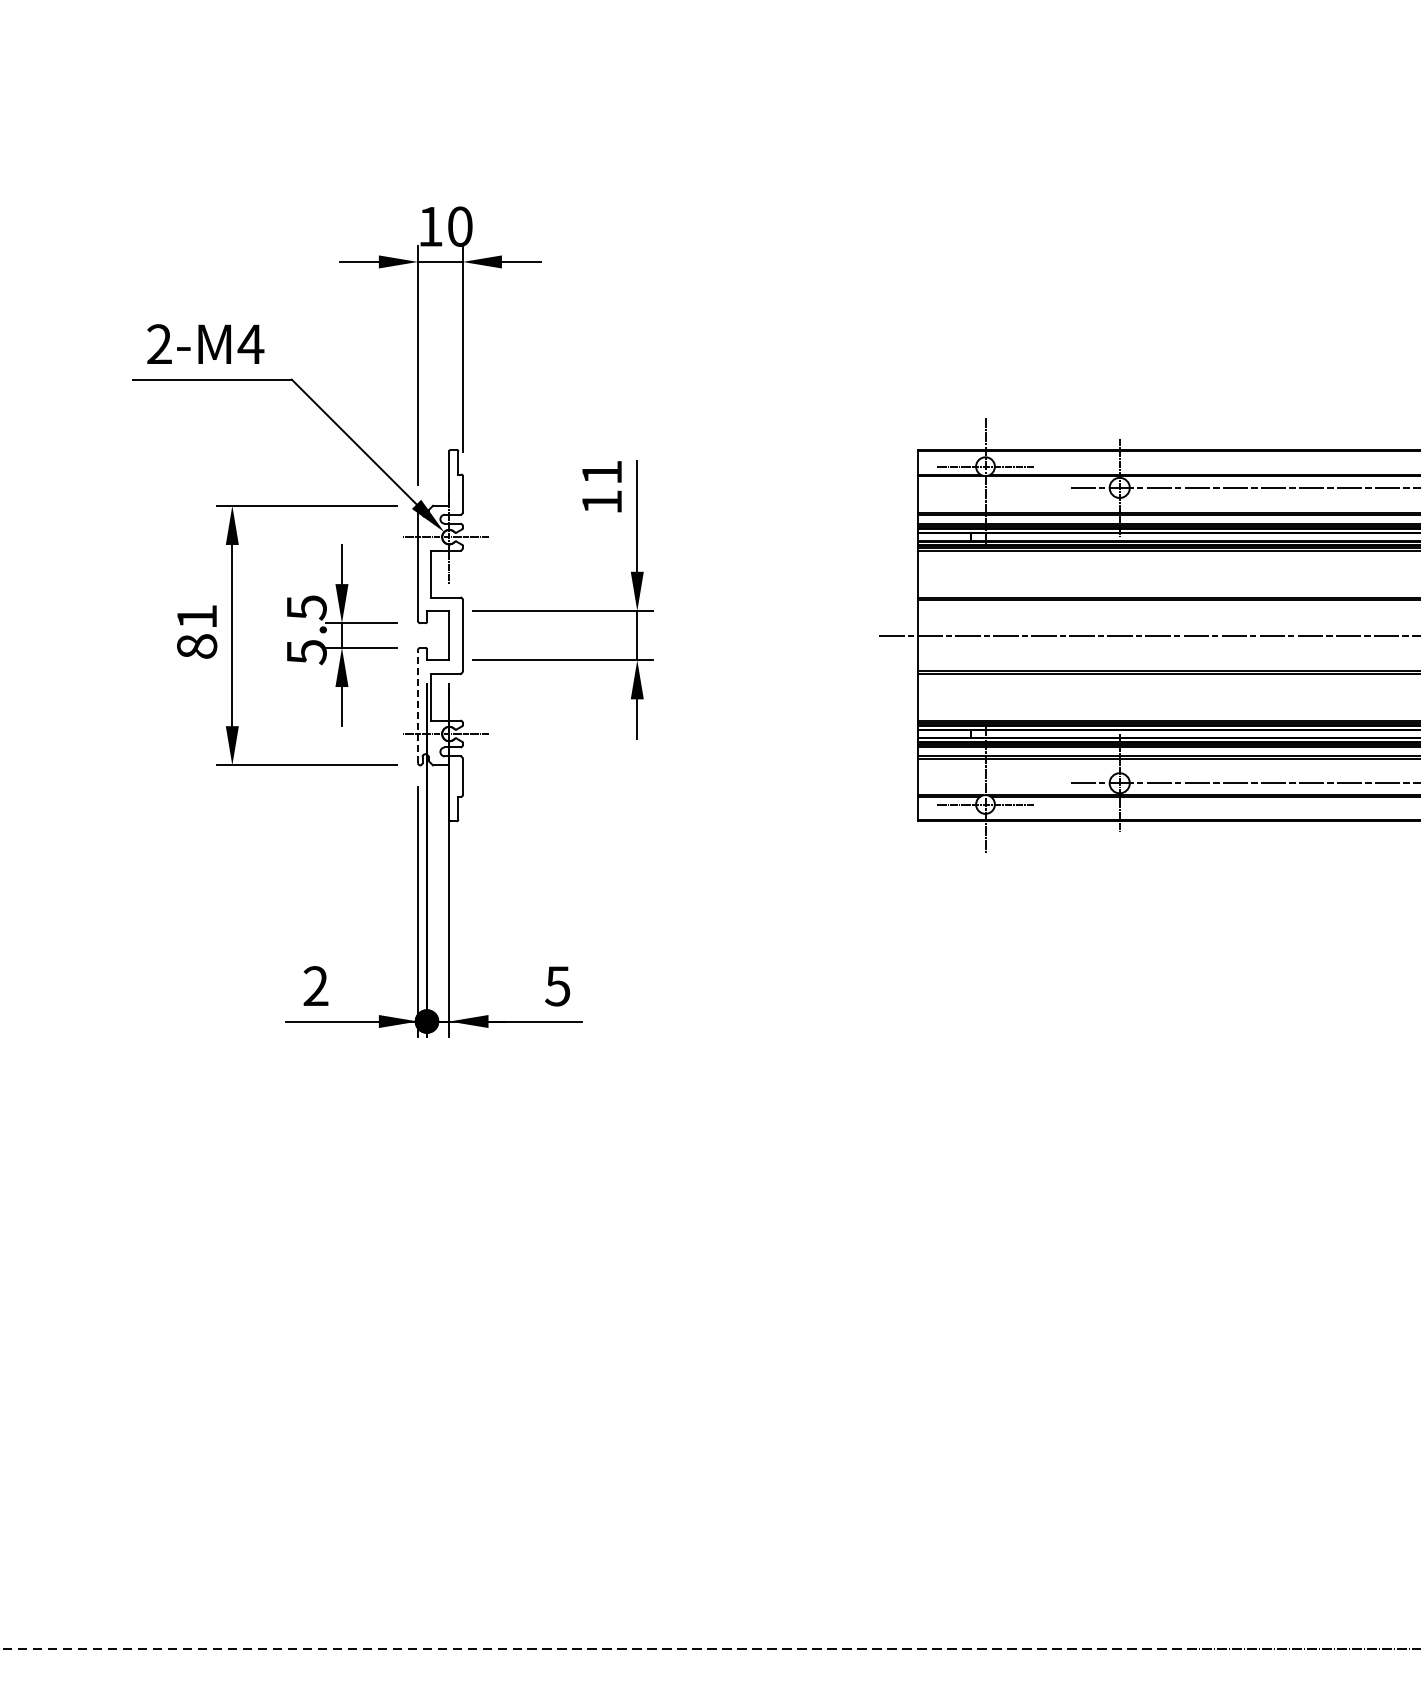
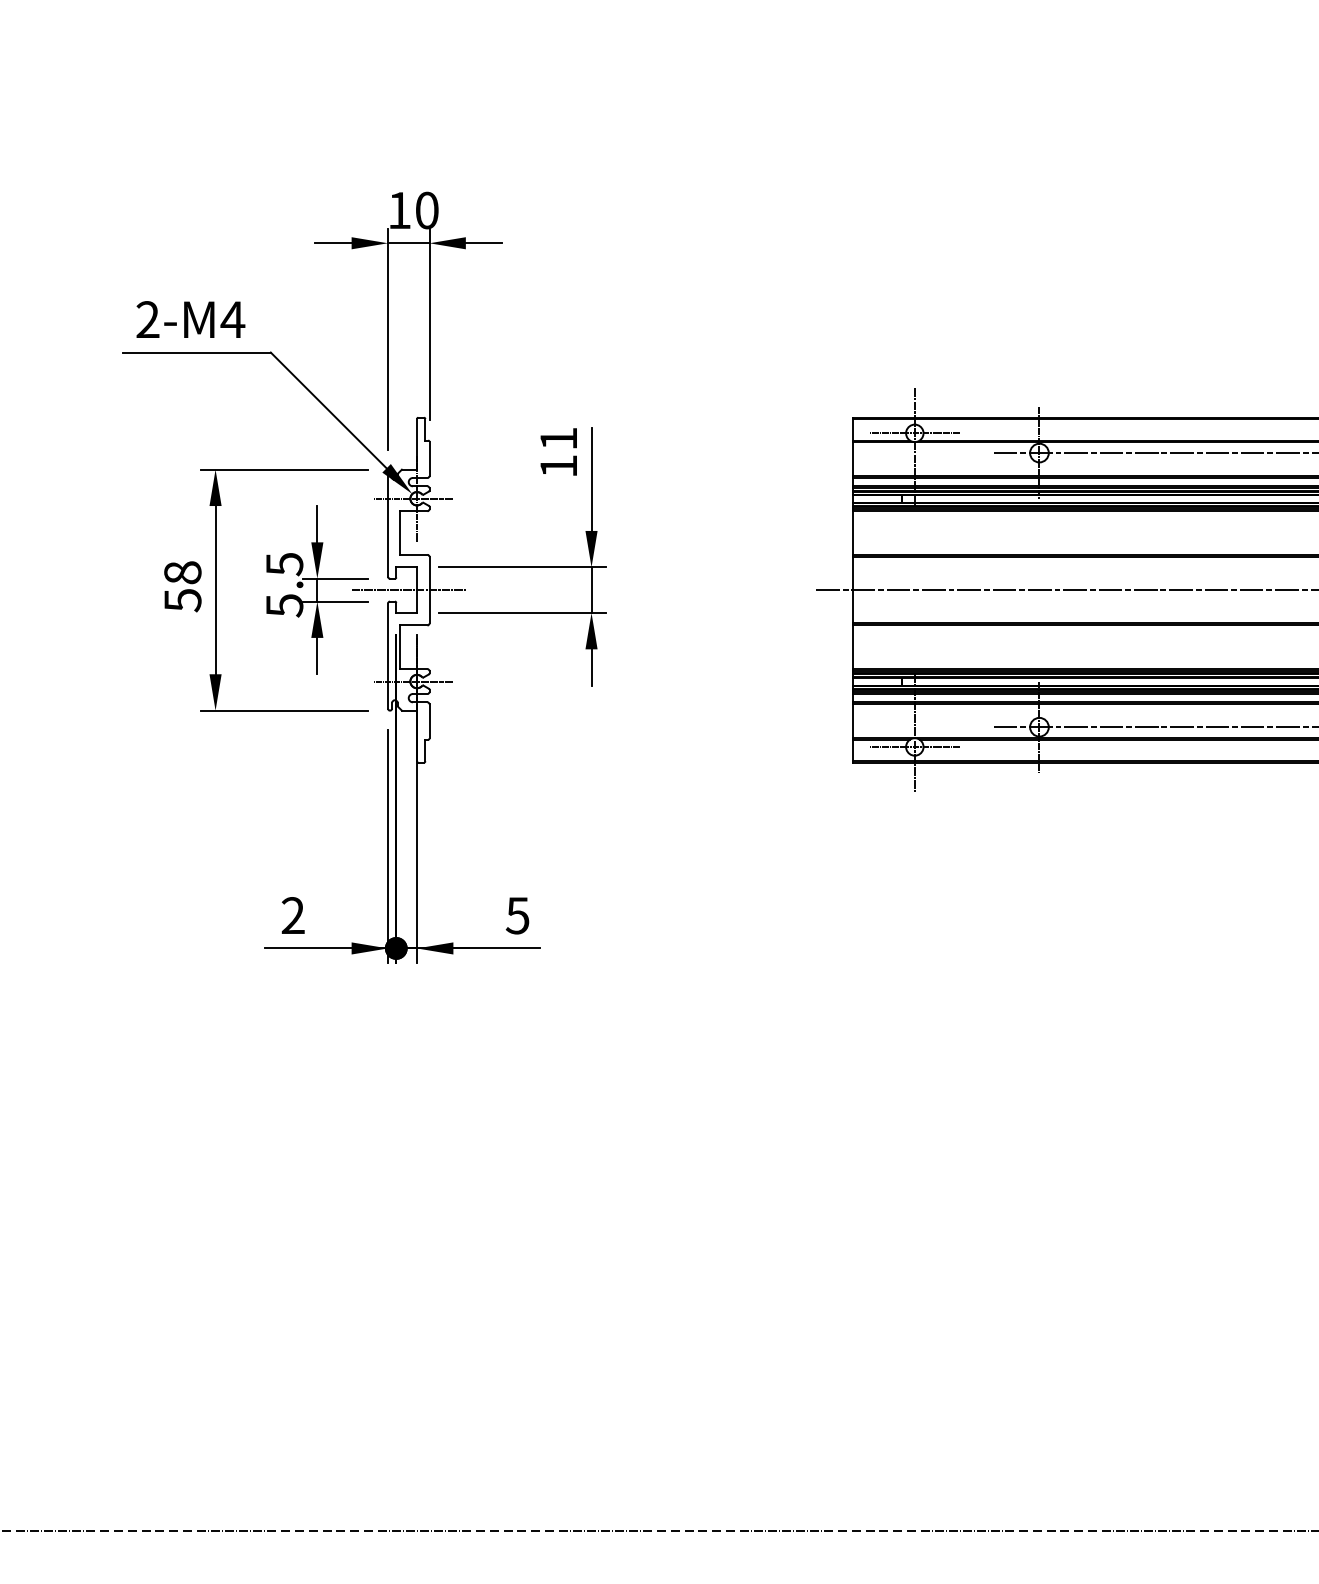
text: (197, 631) -> (183, 586), 81 -> 58
line: (439, 635) -> (407, 590), added
line: (418, 706) -> (388, 655), dashed -> solid

